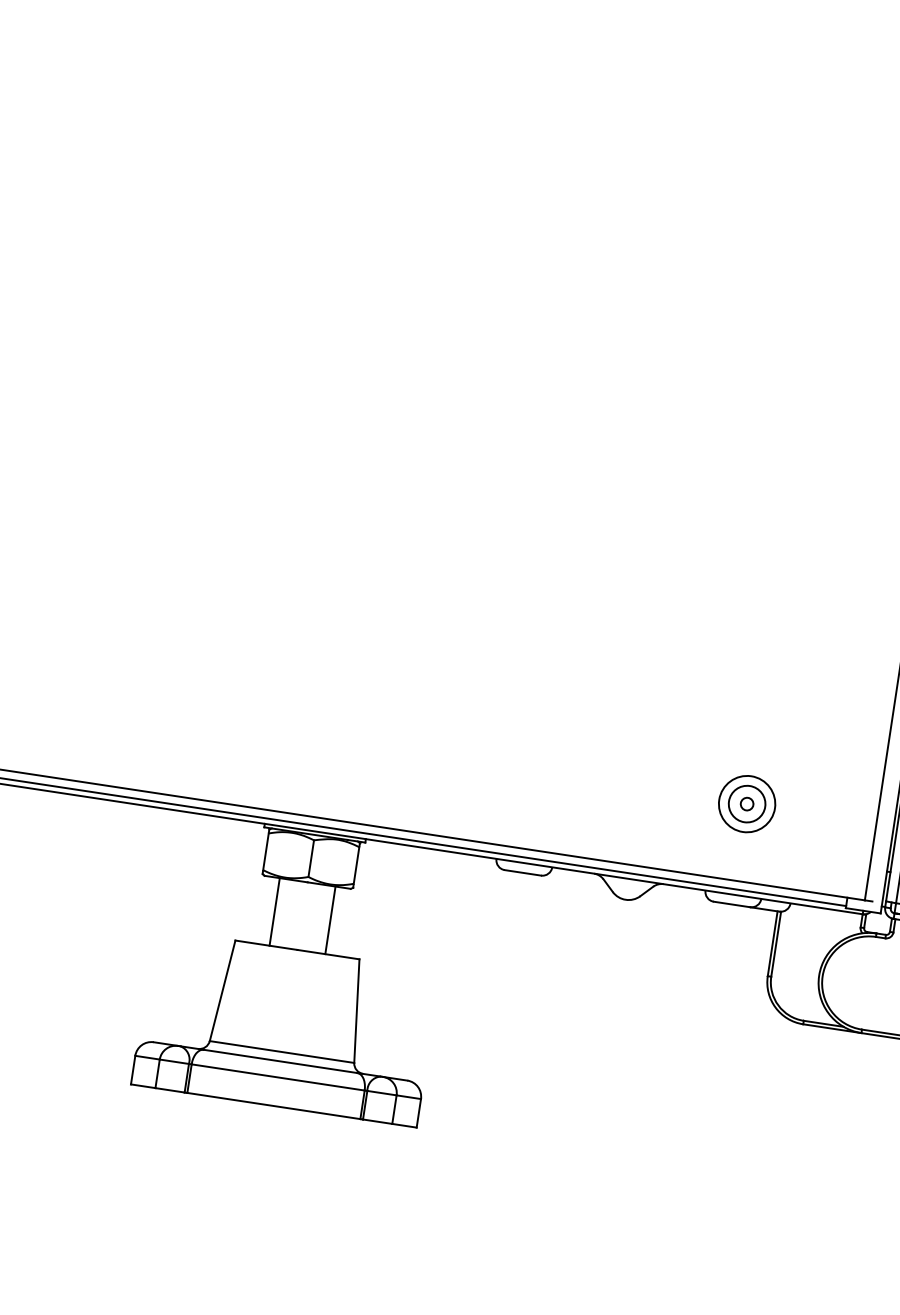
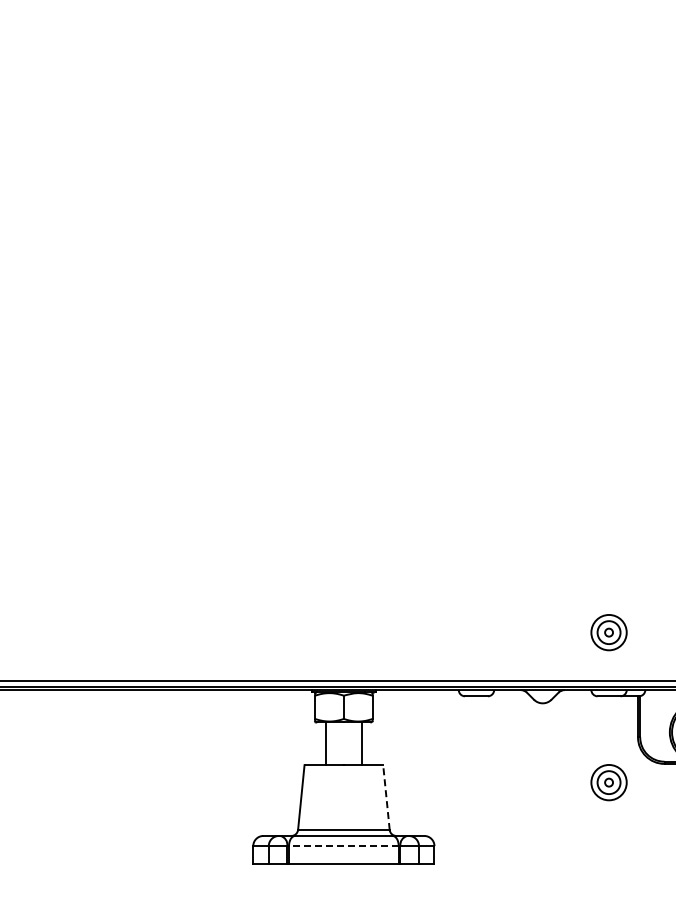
line: (356, 1010) -> (386, 797), solid -> dashed
part: (710, 1040) -> (608, 782), added
line: (277, 1077) -> (343, 846), solid -> dashed

